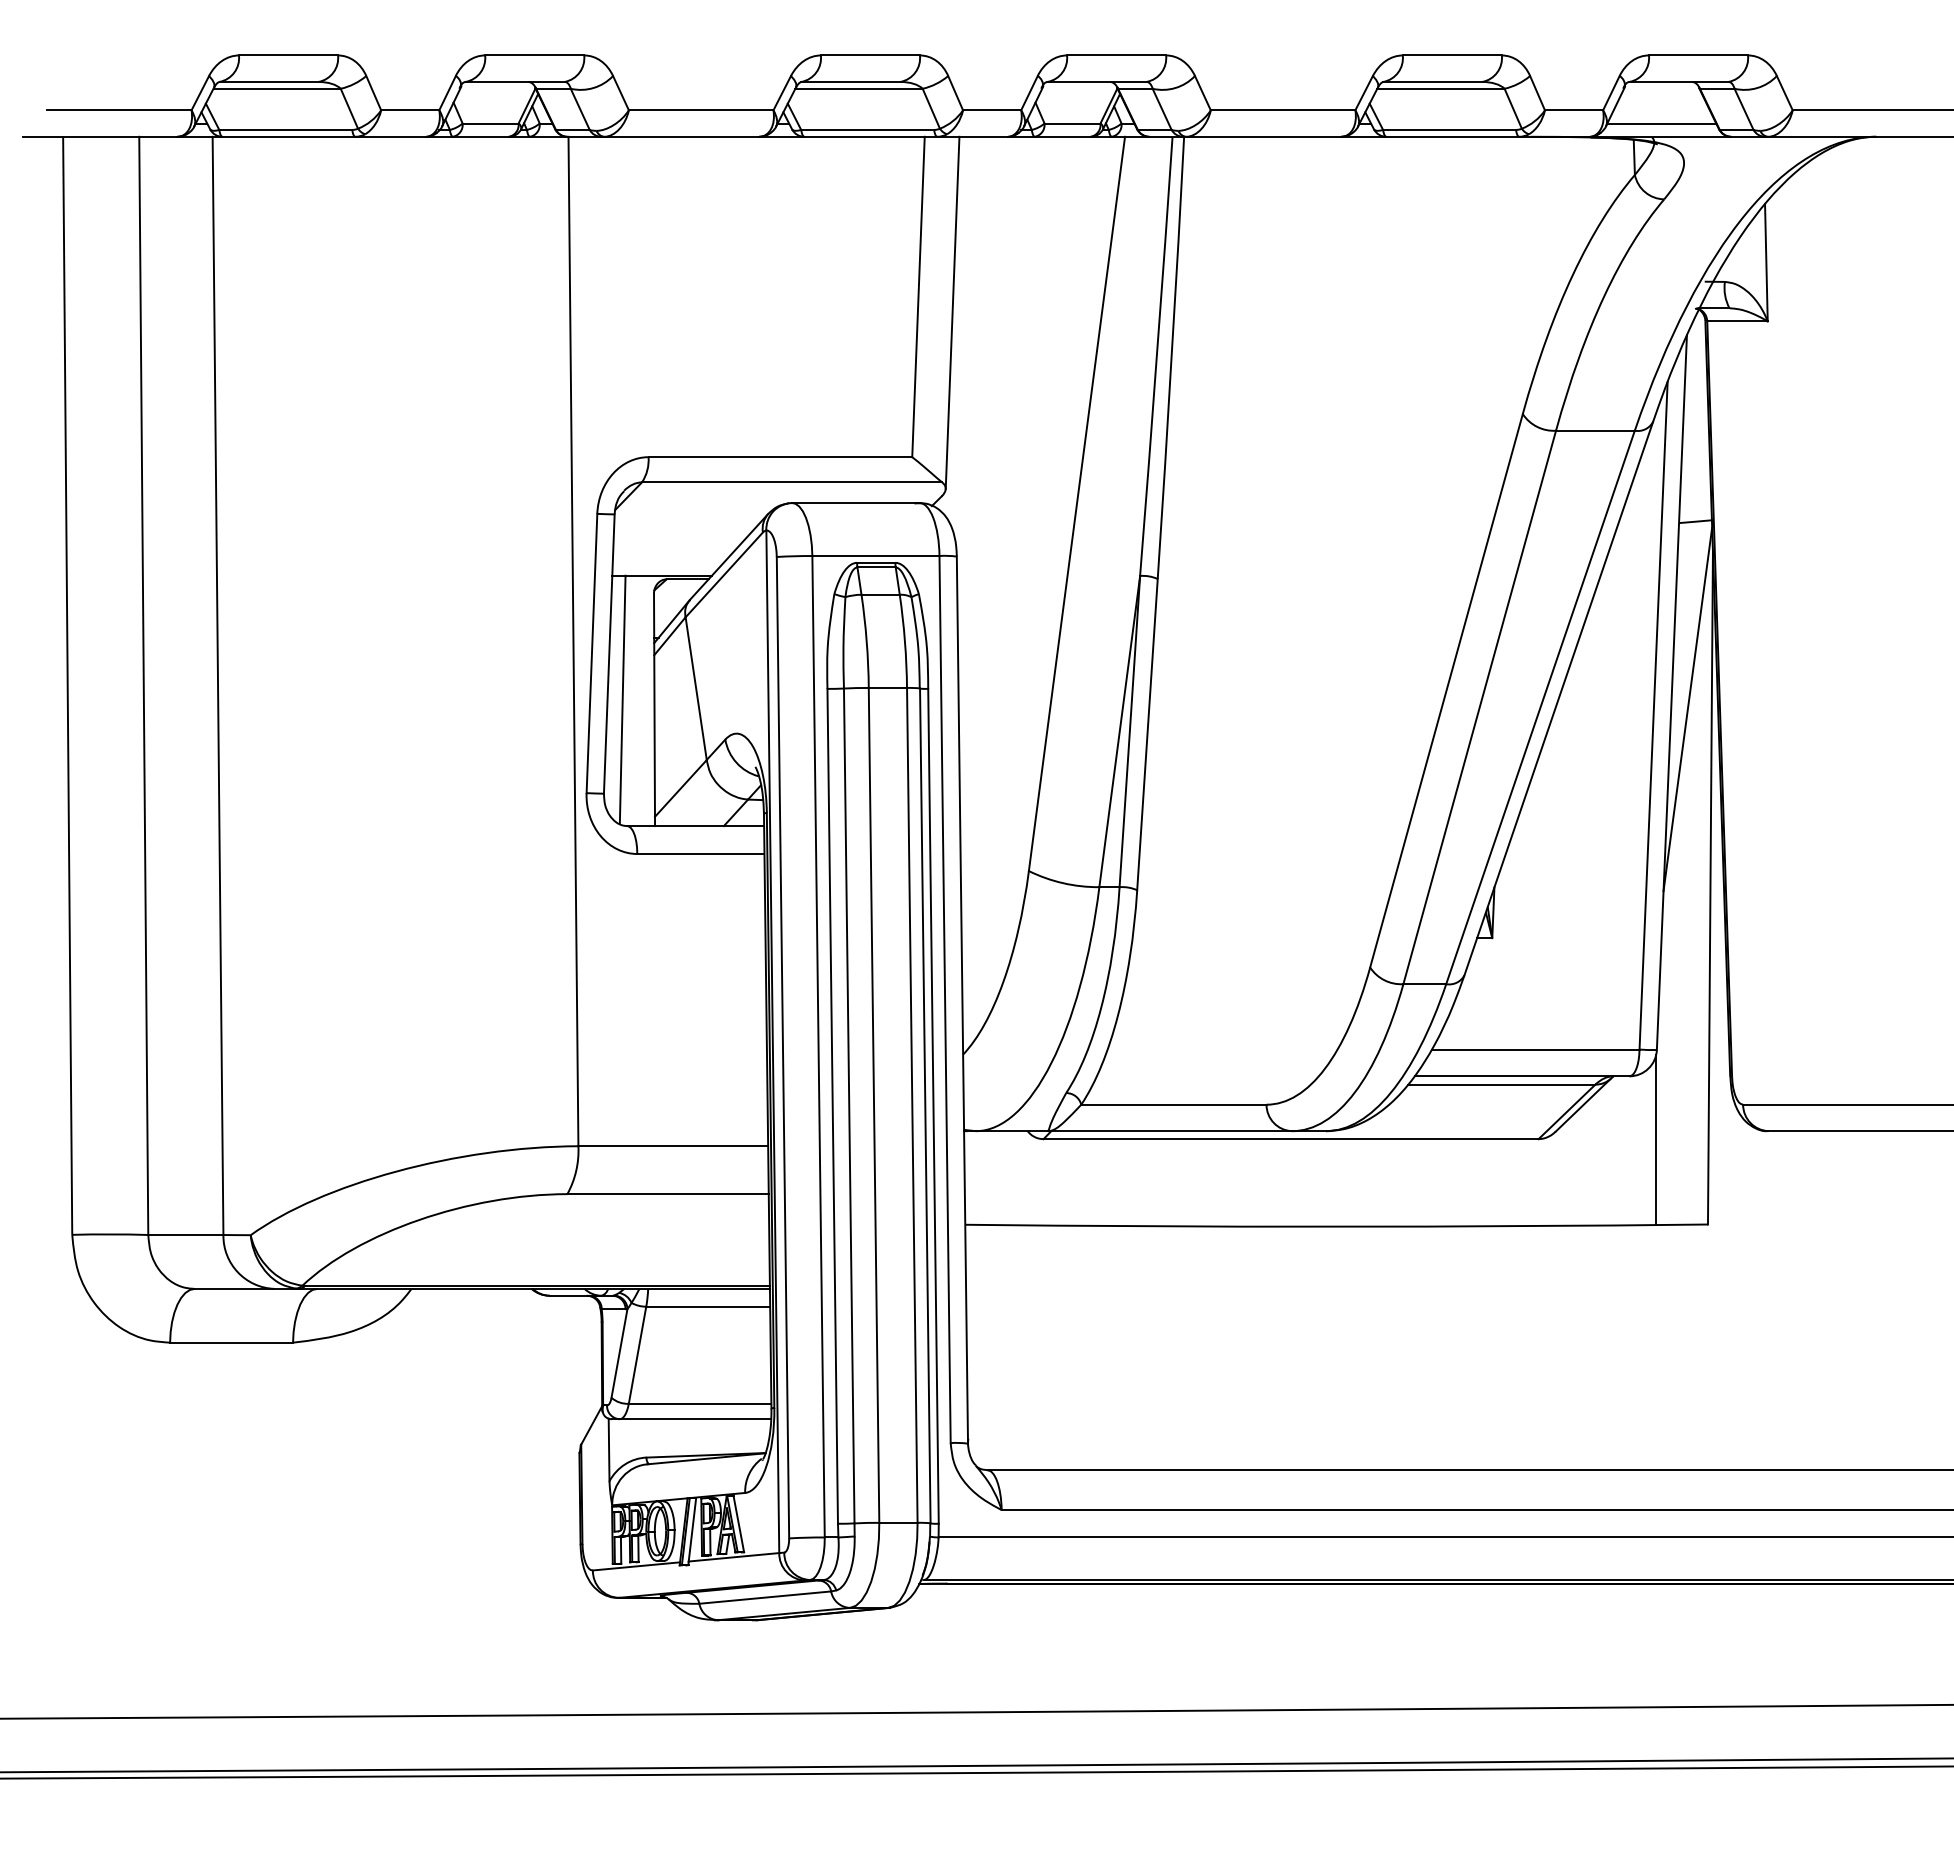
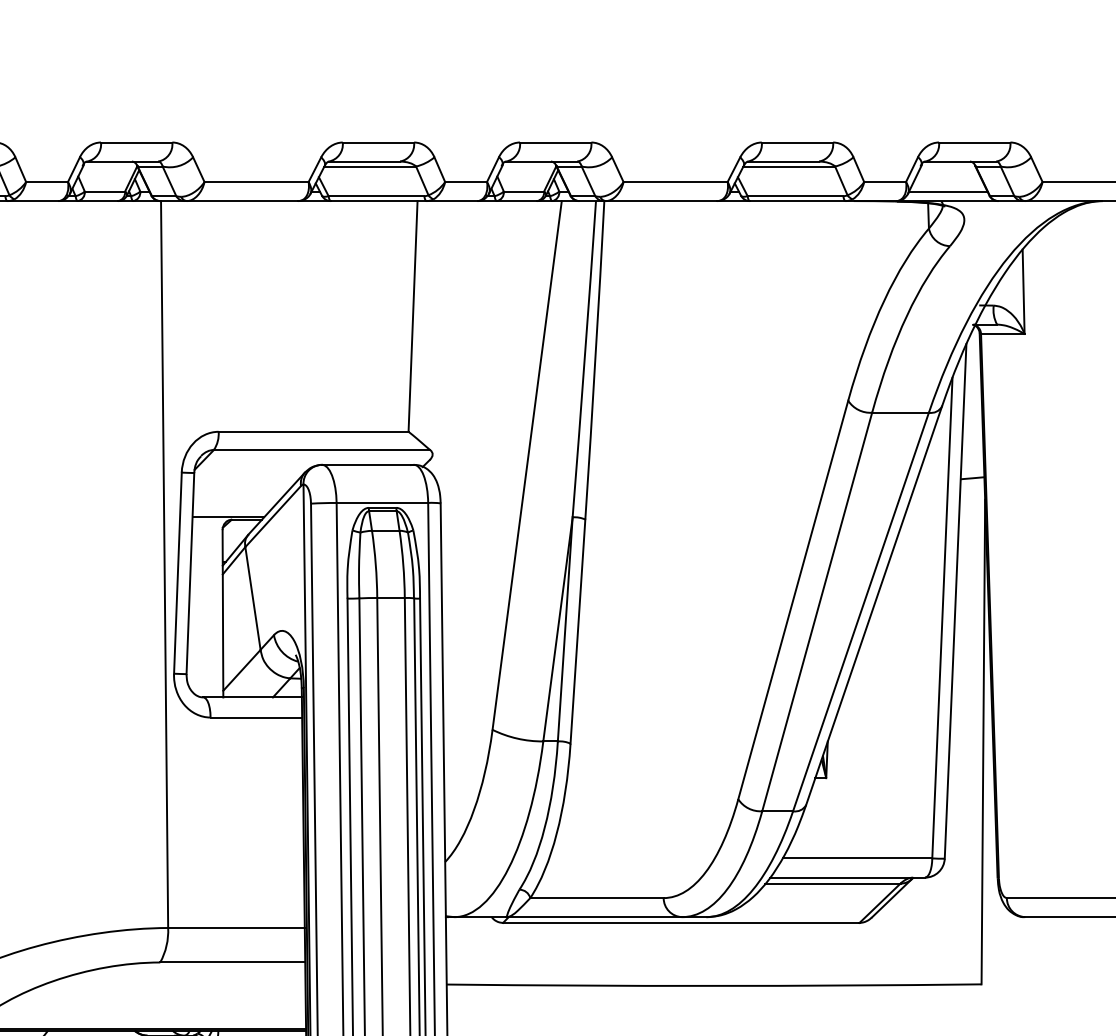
line: (952, 312) -> (437, 327), removed
line: (622, 699) -> (199, 606), removed
line: (1687, 709) -> (966, 613), removed
line: (1656, 1140) -> (944, 923), removed

